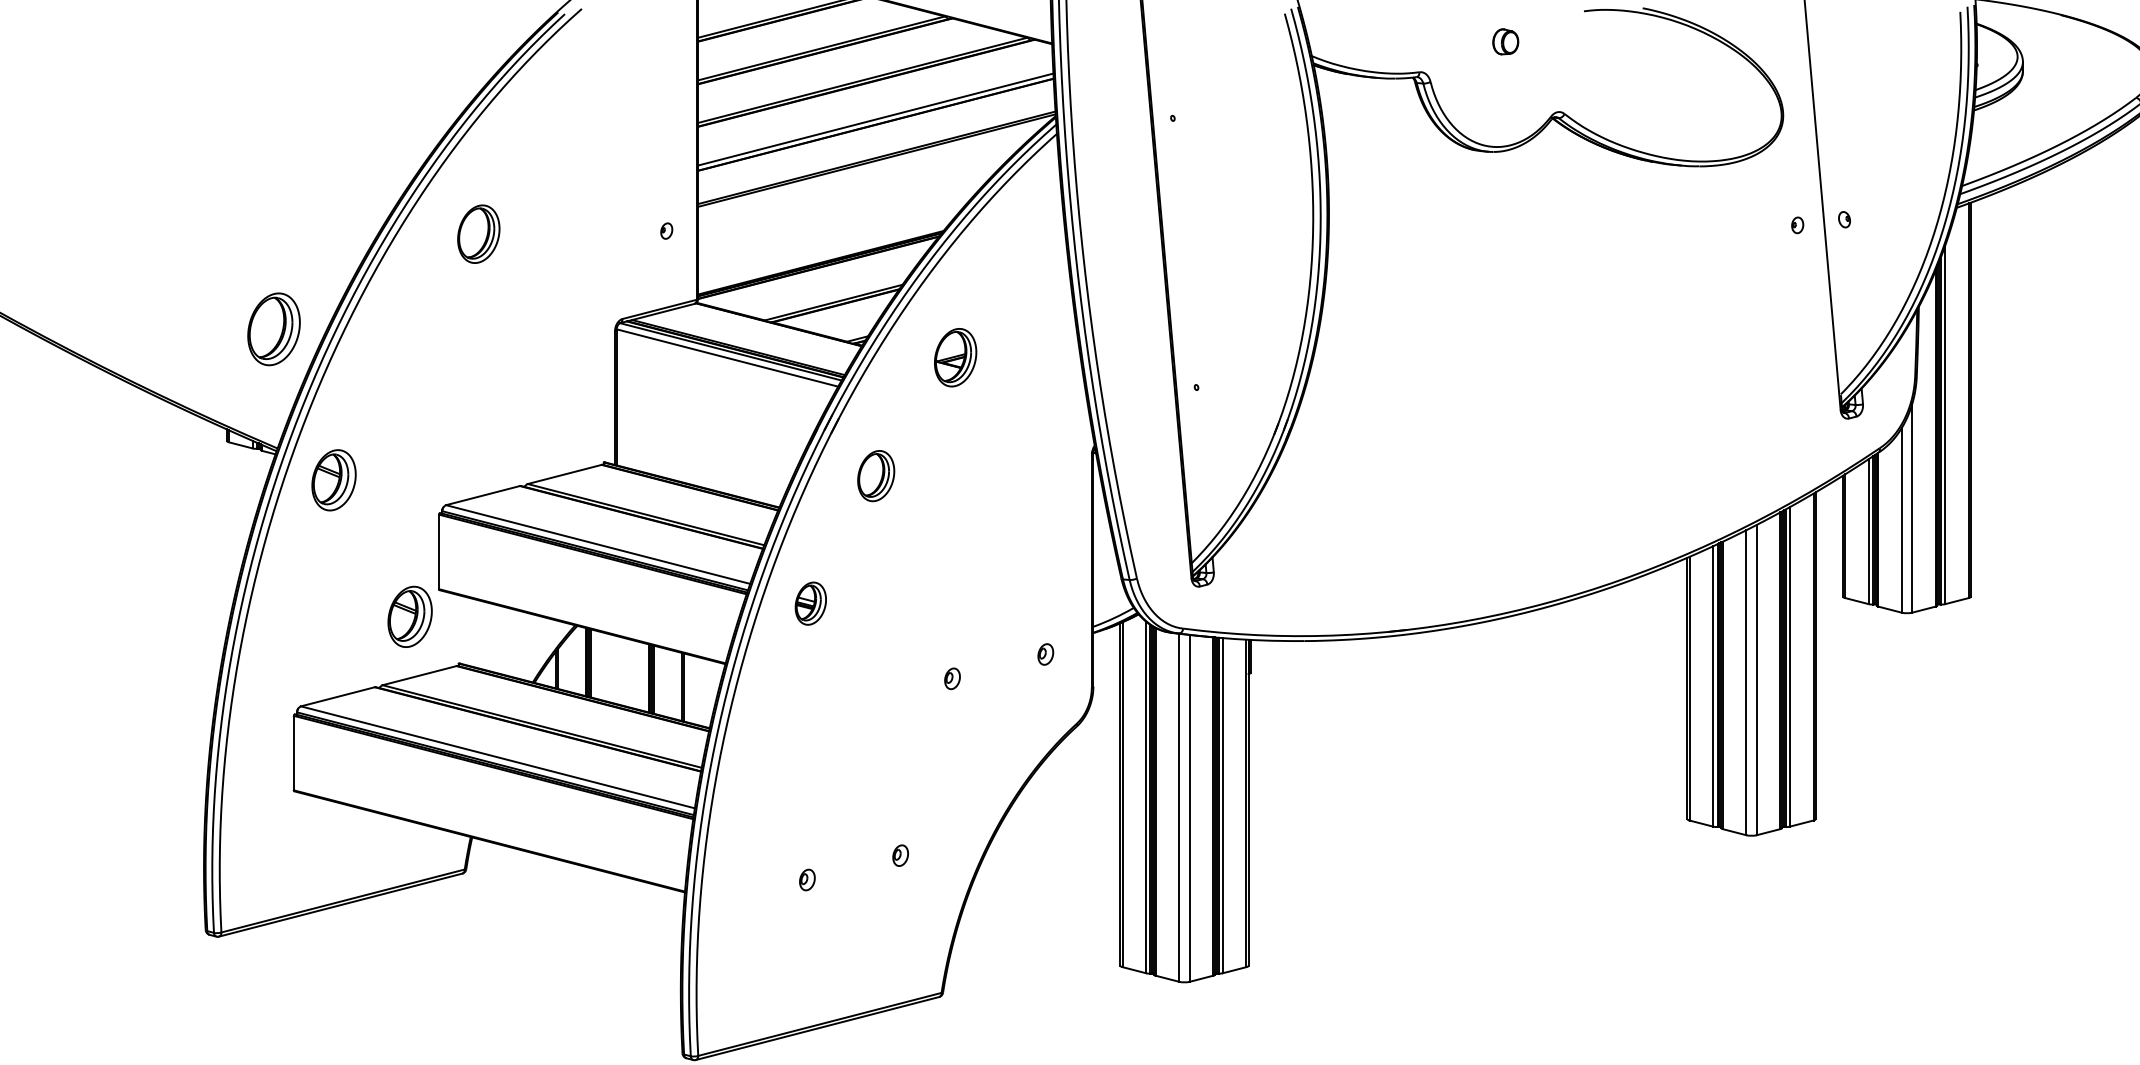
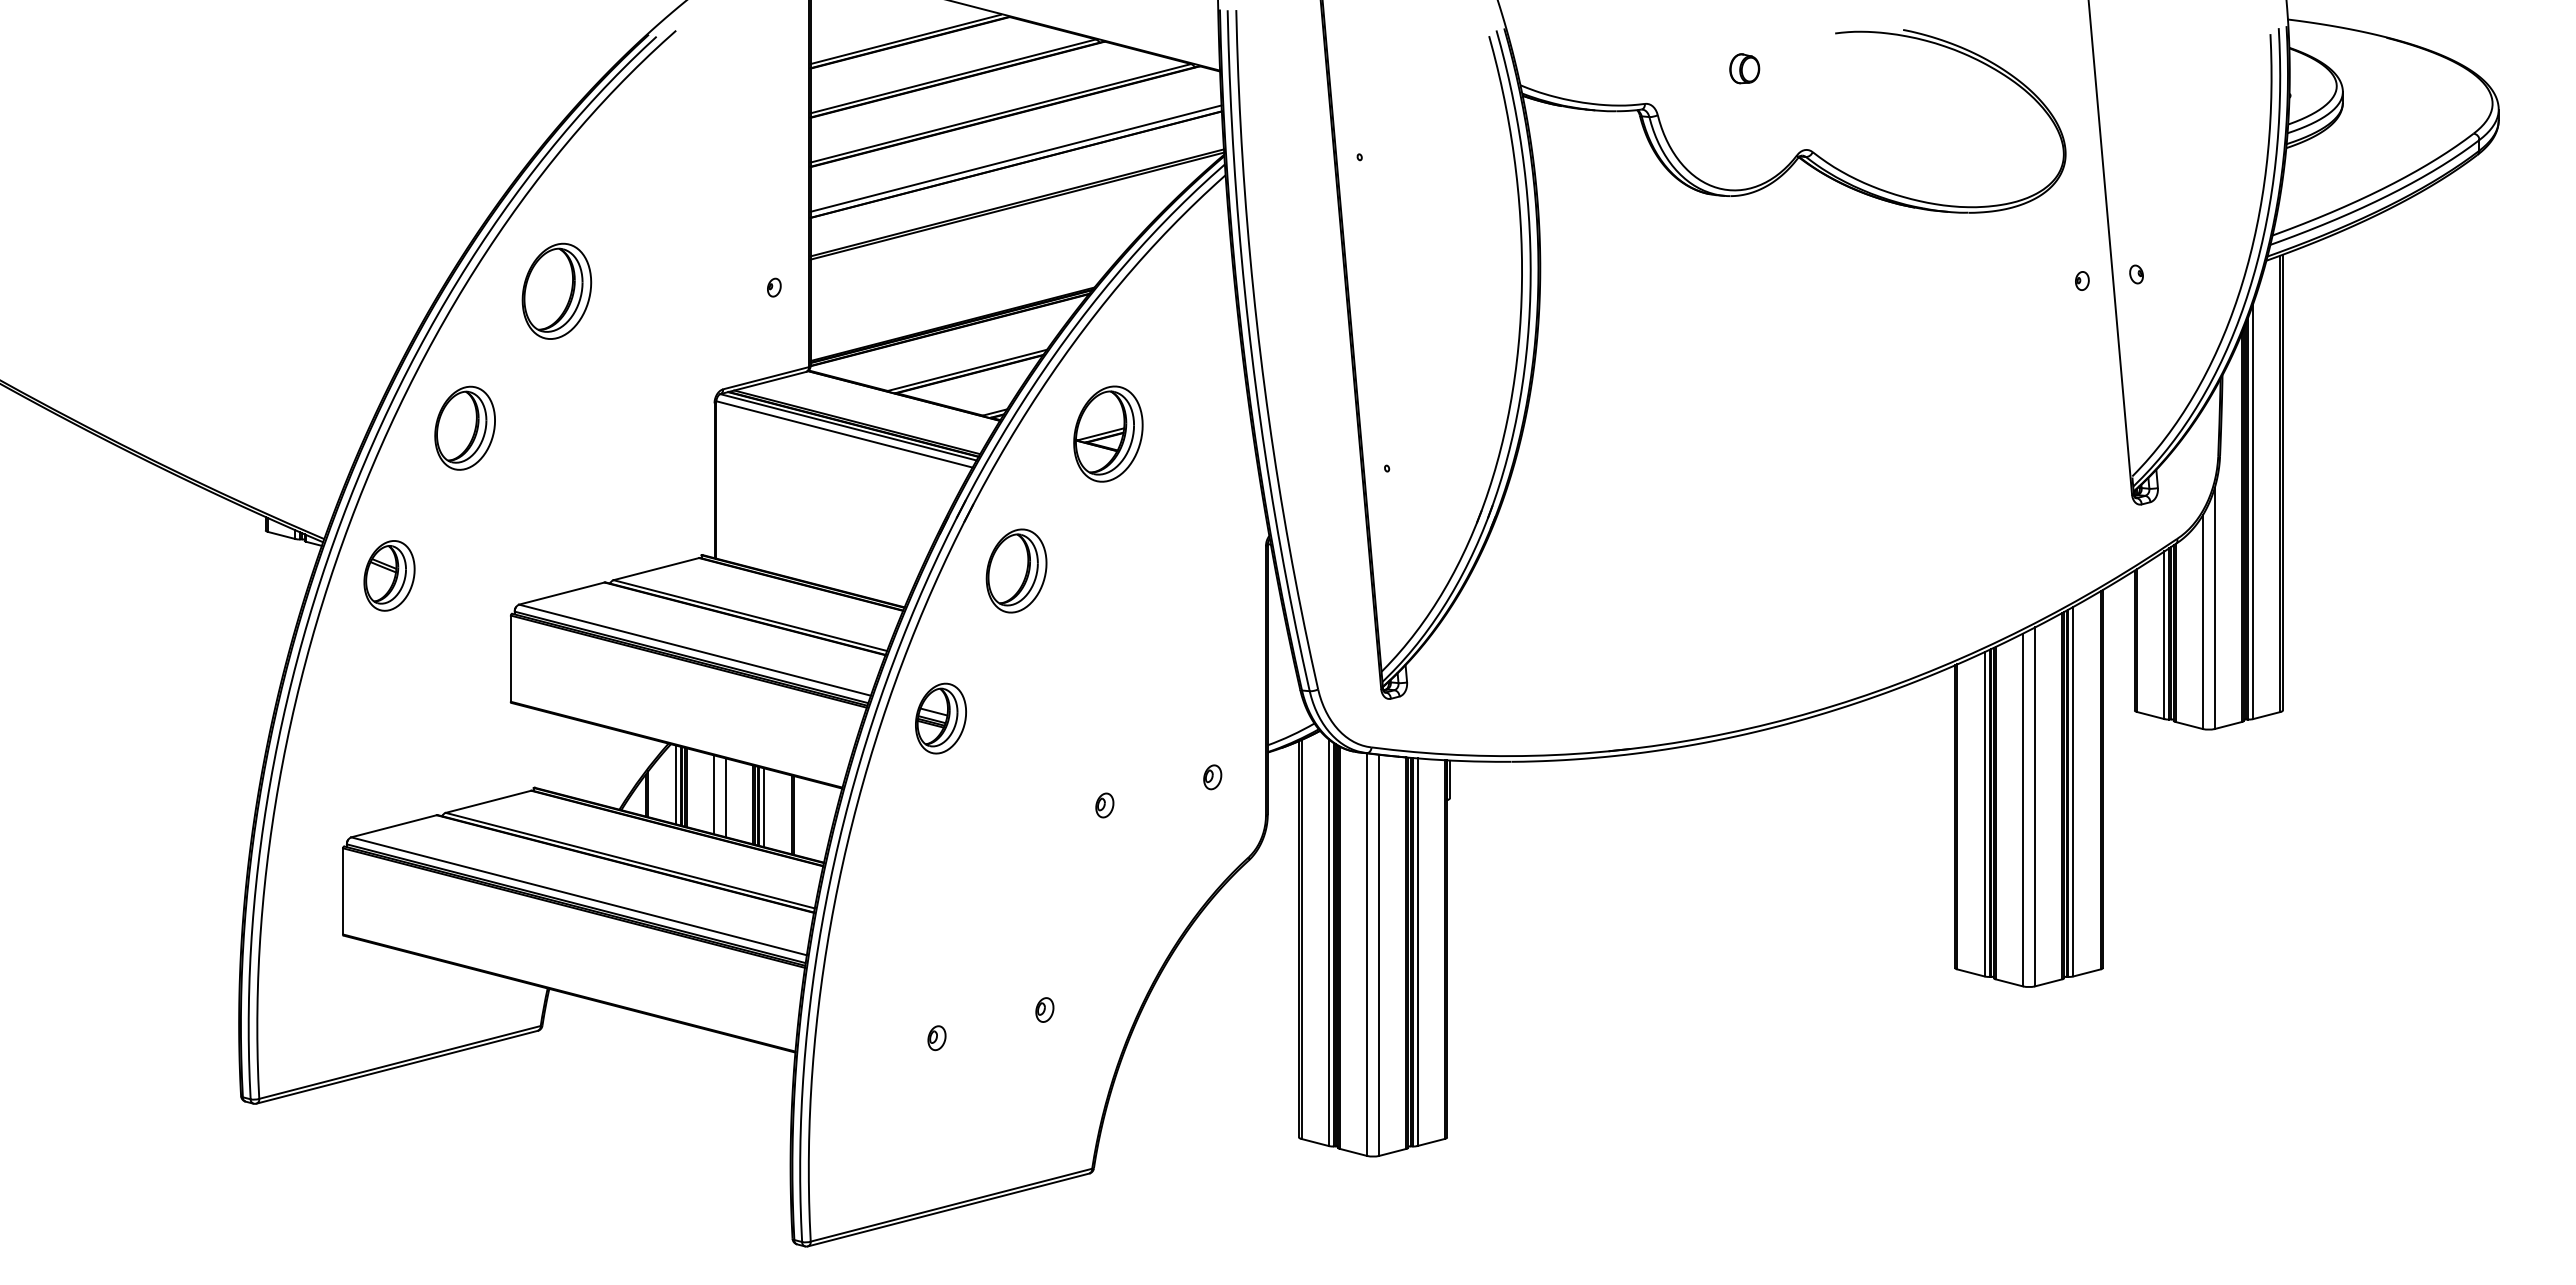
part: (478, 233) -> (556, 290), size x1.43
part: (273, 328) -> (464, 427), moved
part: (955, 357) -> (1108, 433), size x1.43
part: (876, 475) -> (1016, 570), size x1.43
part: (810, 603) -> (940, 718), size x1.43
part: (410, 616) -> (477, 733), removed
line: (581, 660) -> (675, 784), added
line: (614, 669) -> (713, 794), added
line: (625, 671) -> (726, 797), added
line: (658, 680) -> (764, 807), added

